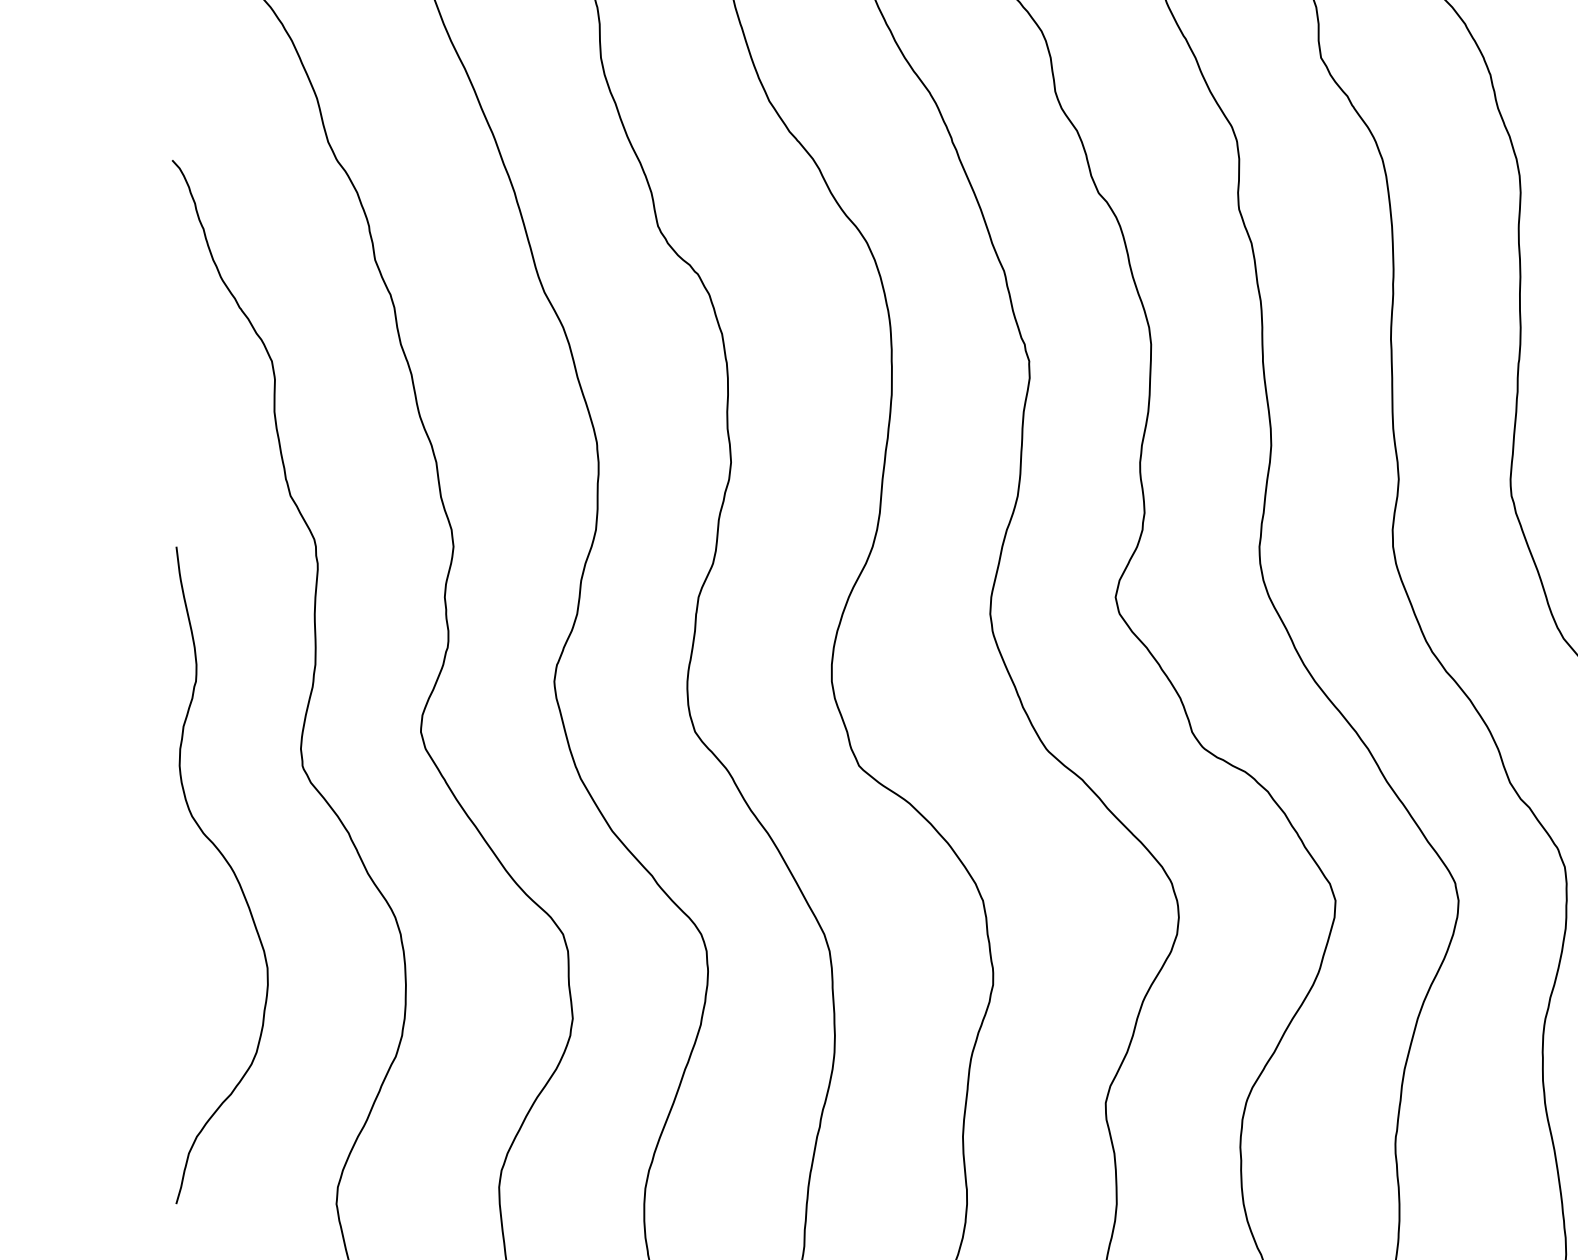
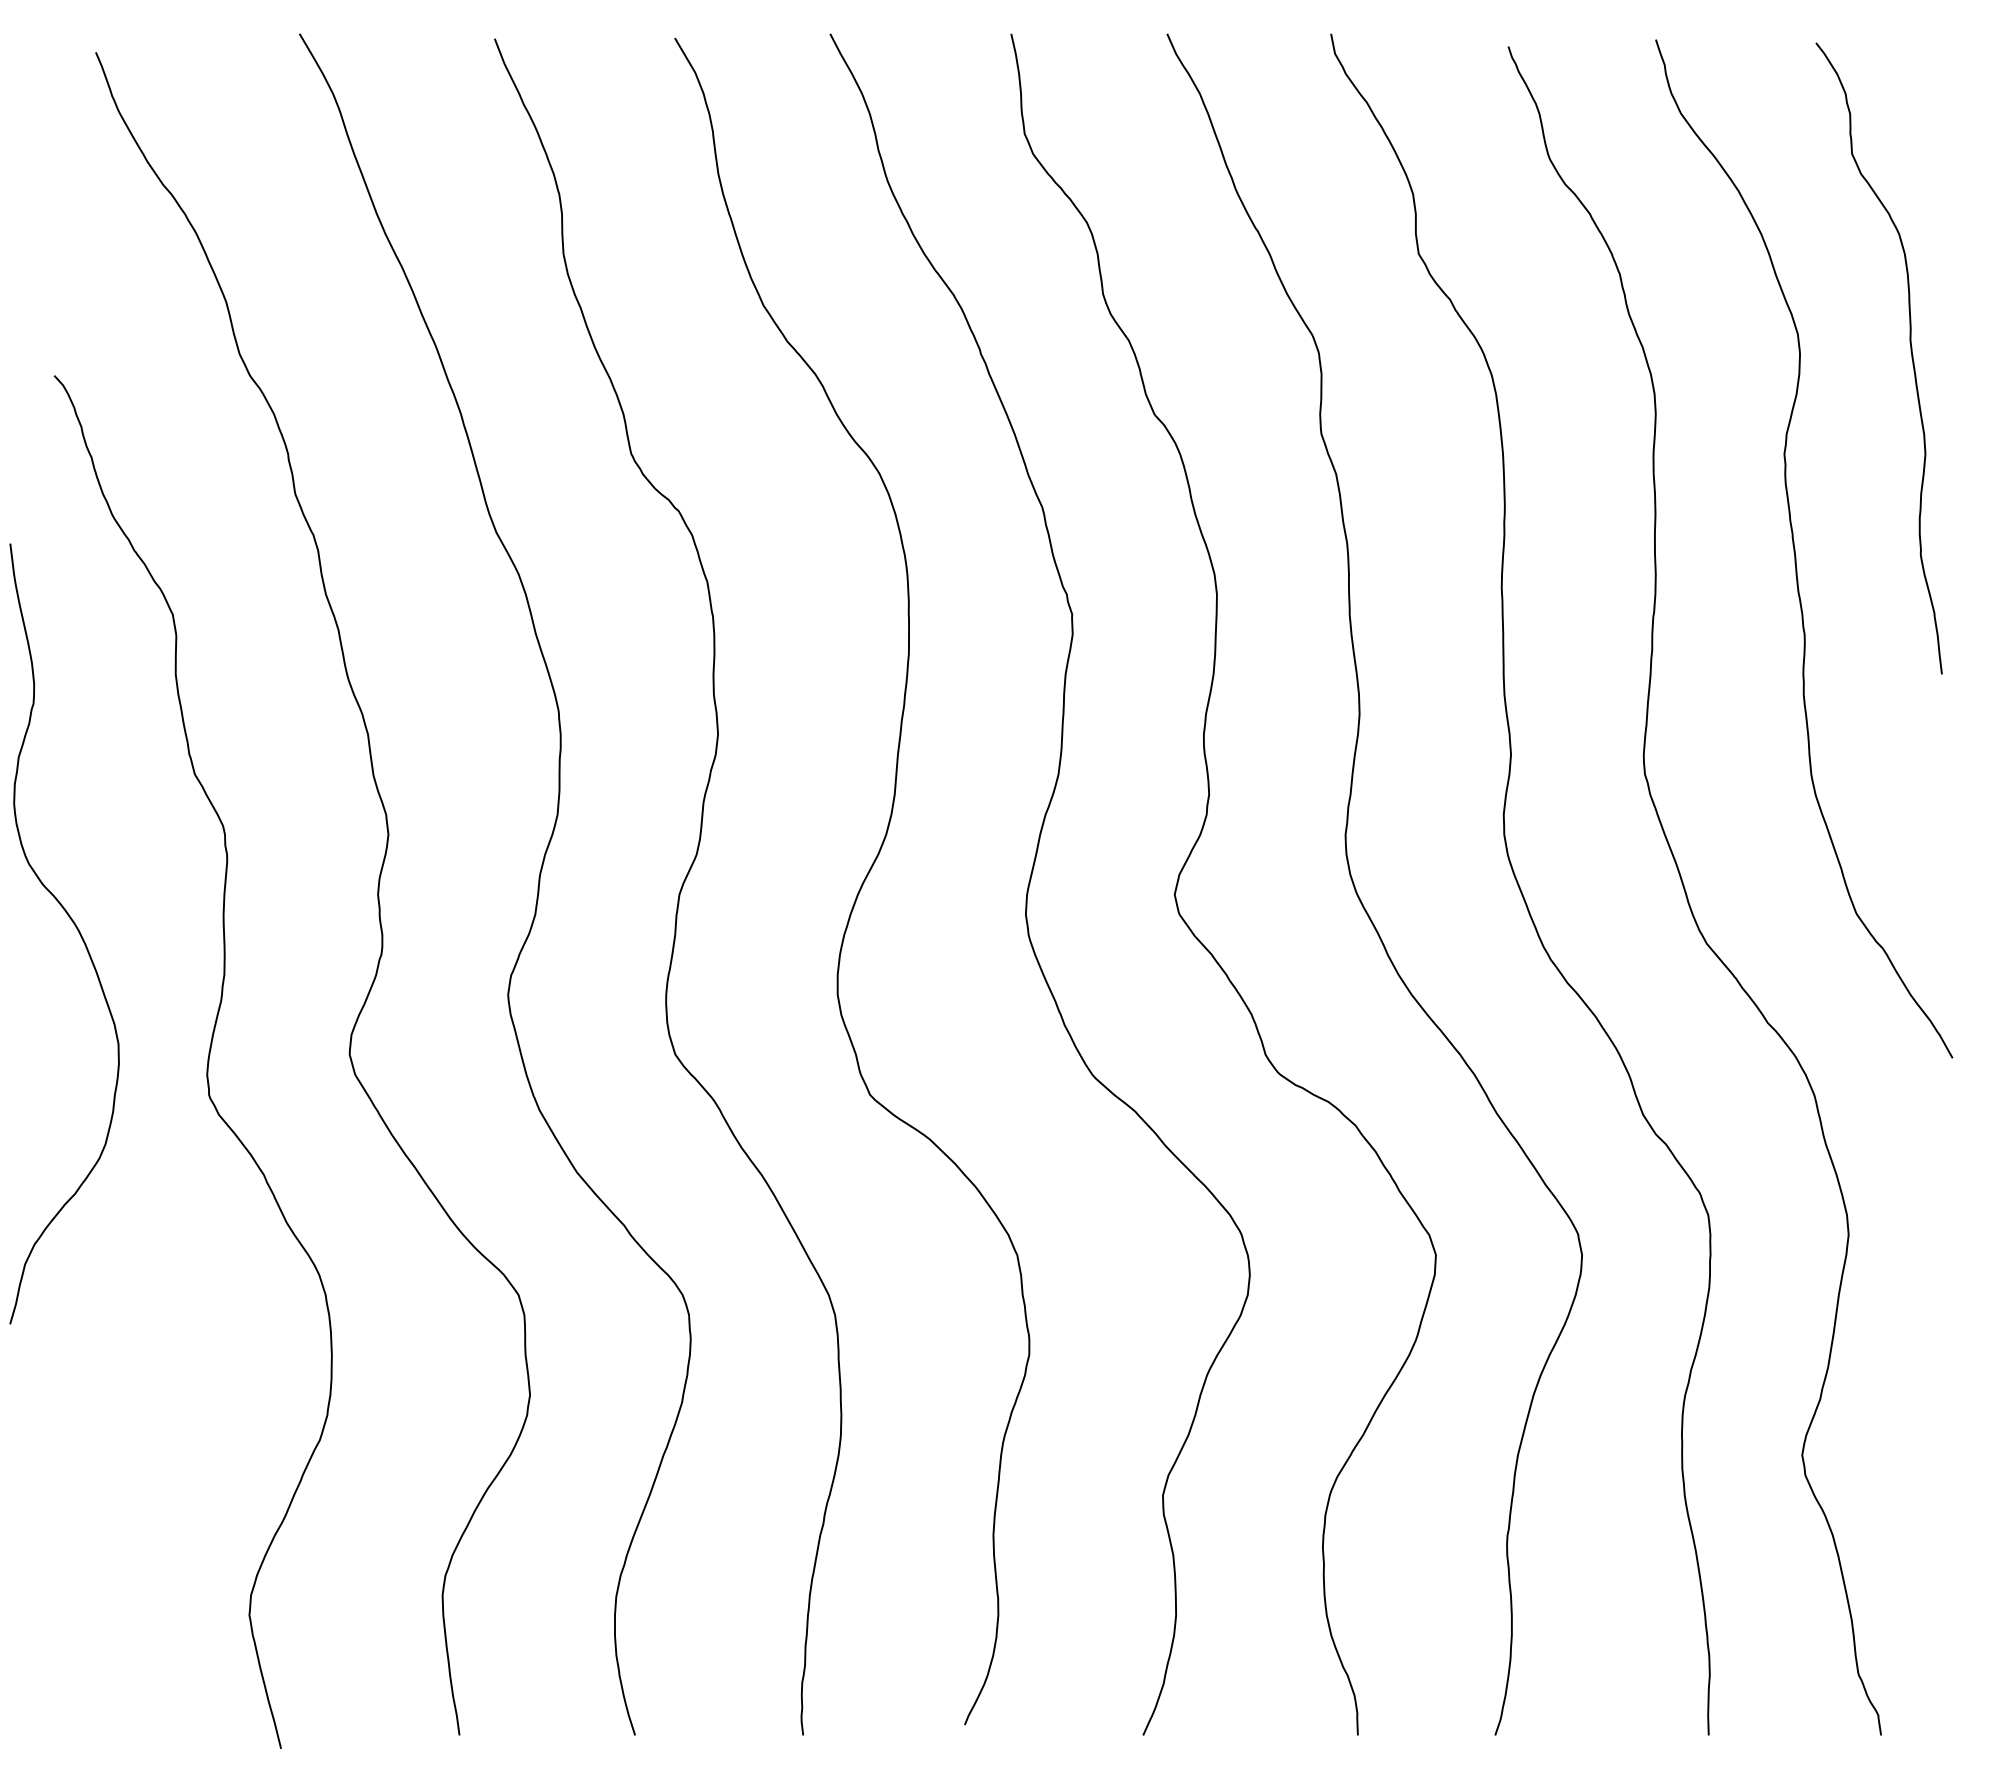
curve: (231, 869) -> (75, 927), moved

